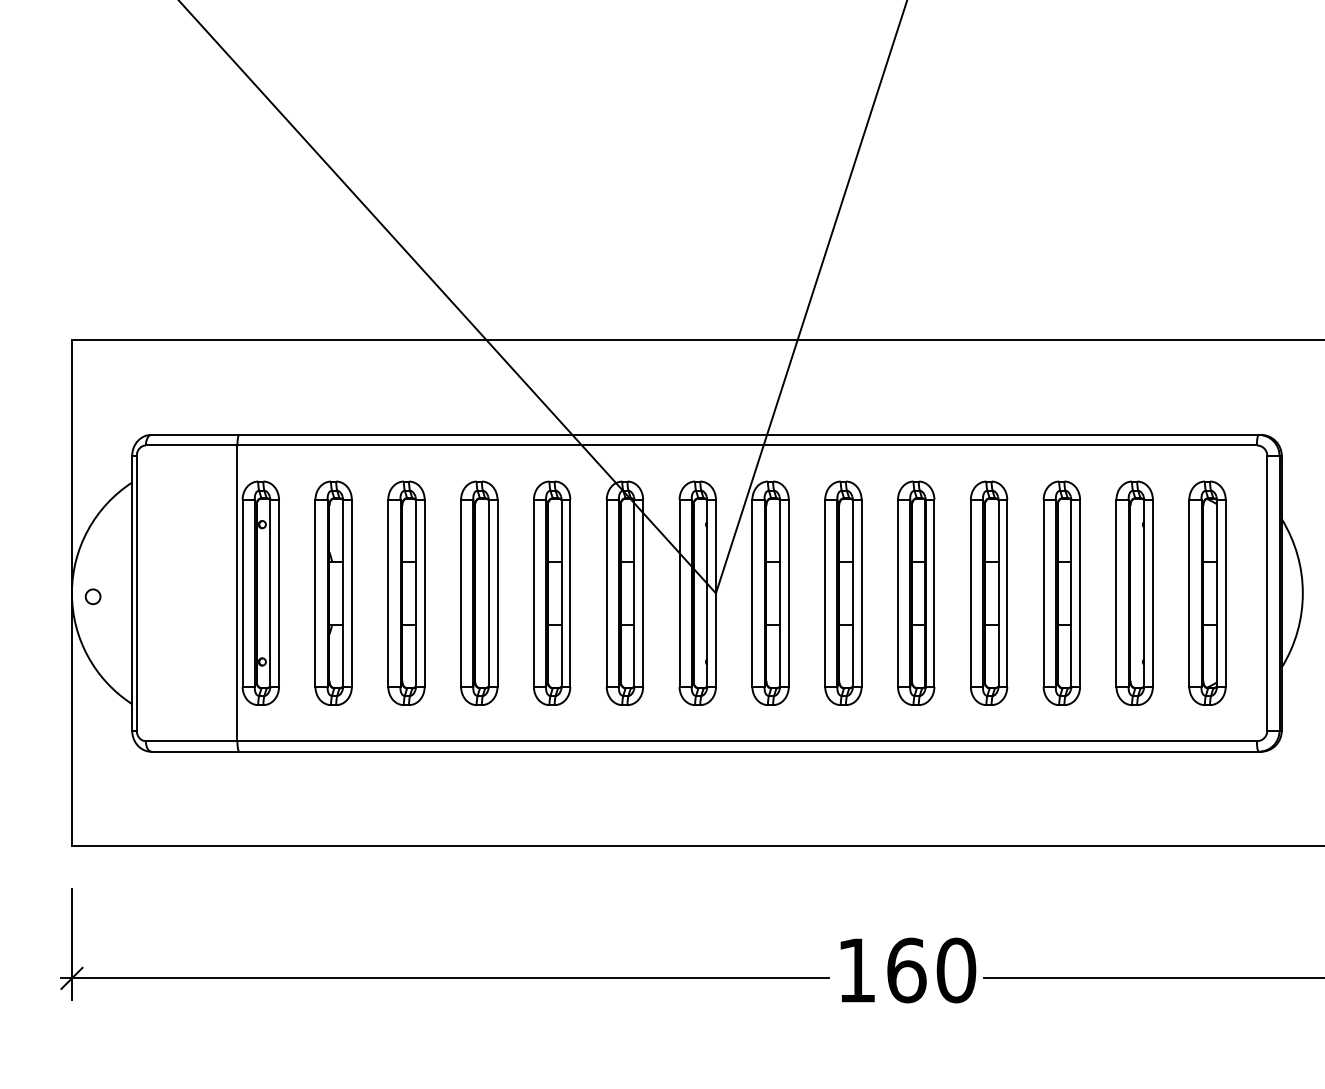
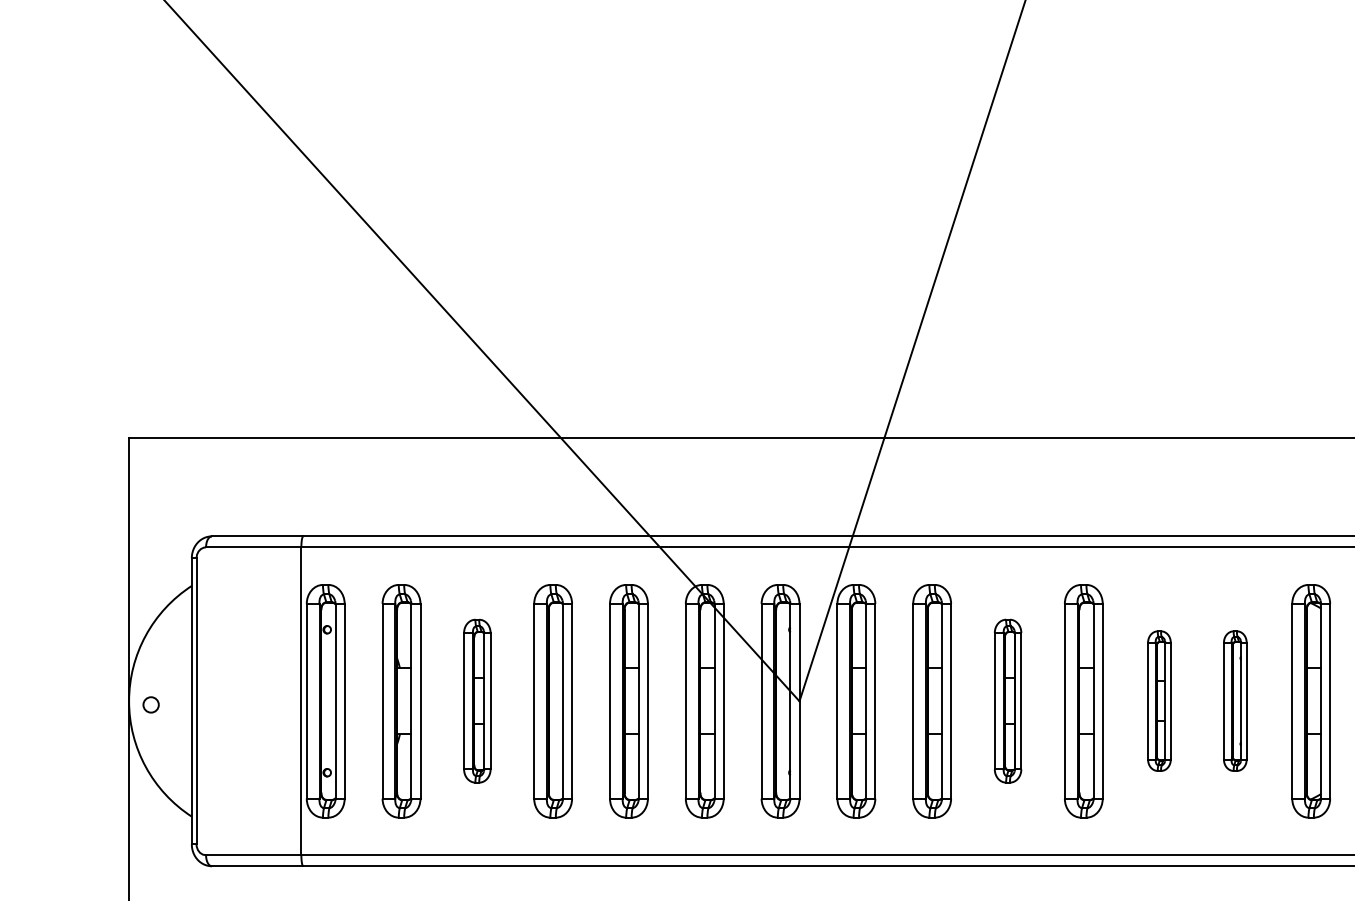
part: (406, 592) -> (477, 700), size x0.7
part: (916, 592) -> (1008, 700), size x0.7
part: (1061, 592) -> (1159, 700), size x0.6
part: (1134, 592) -> (1235, 700), size x0.6

